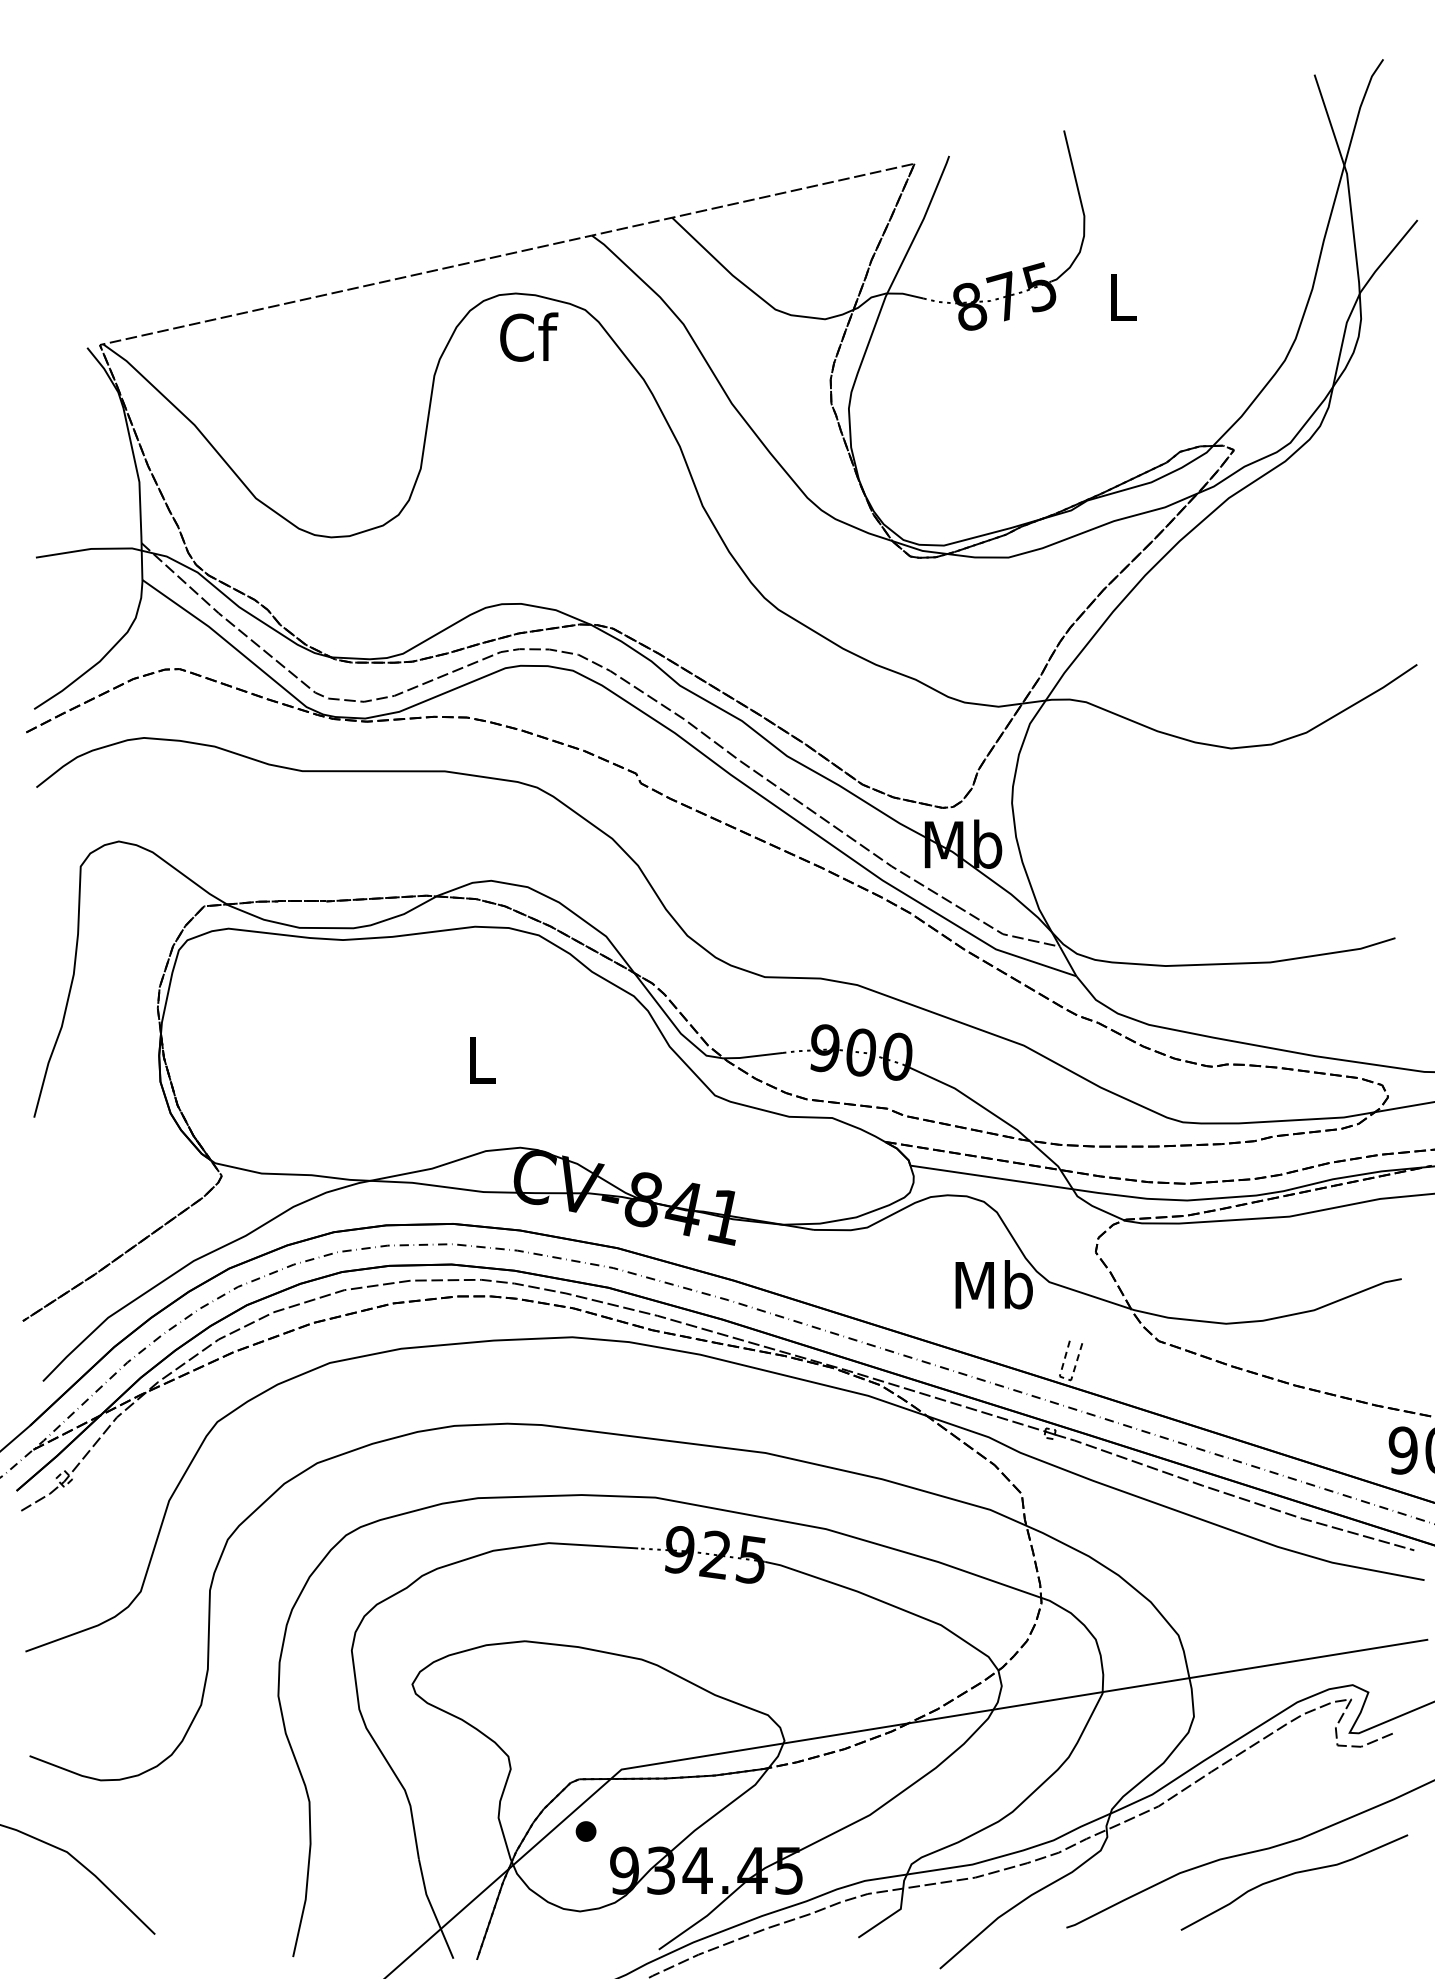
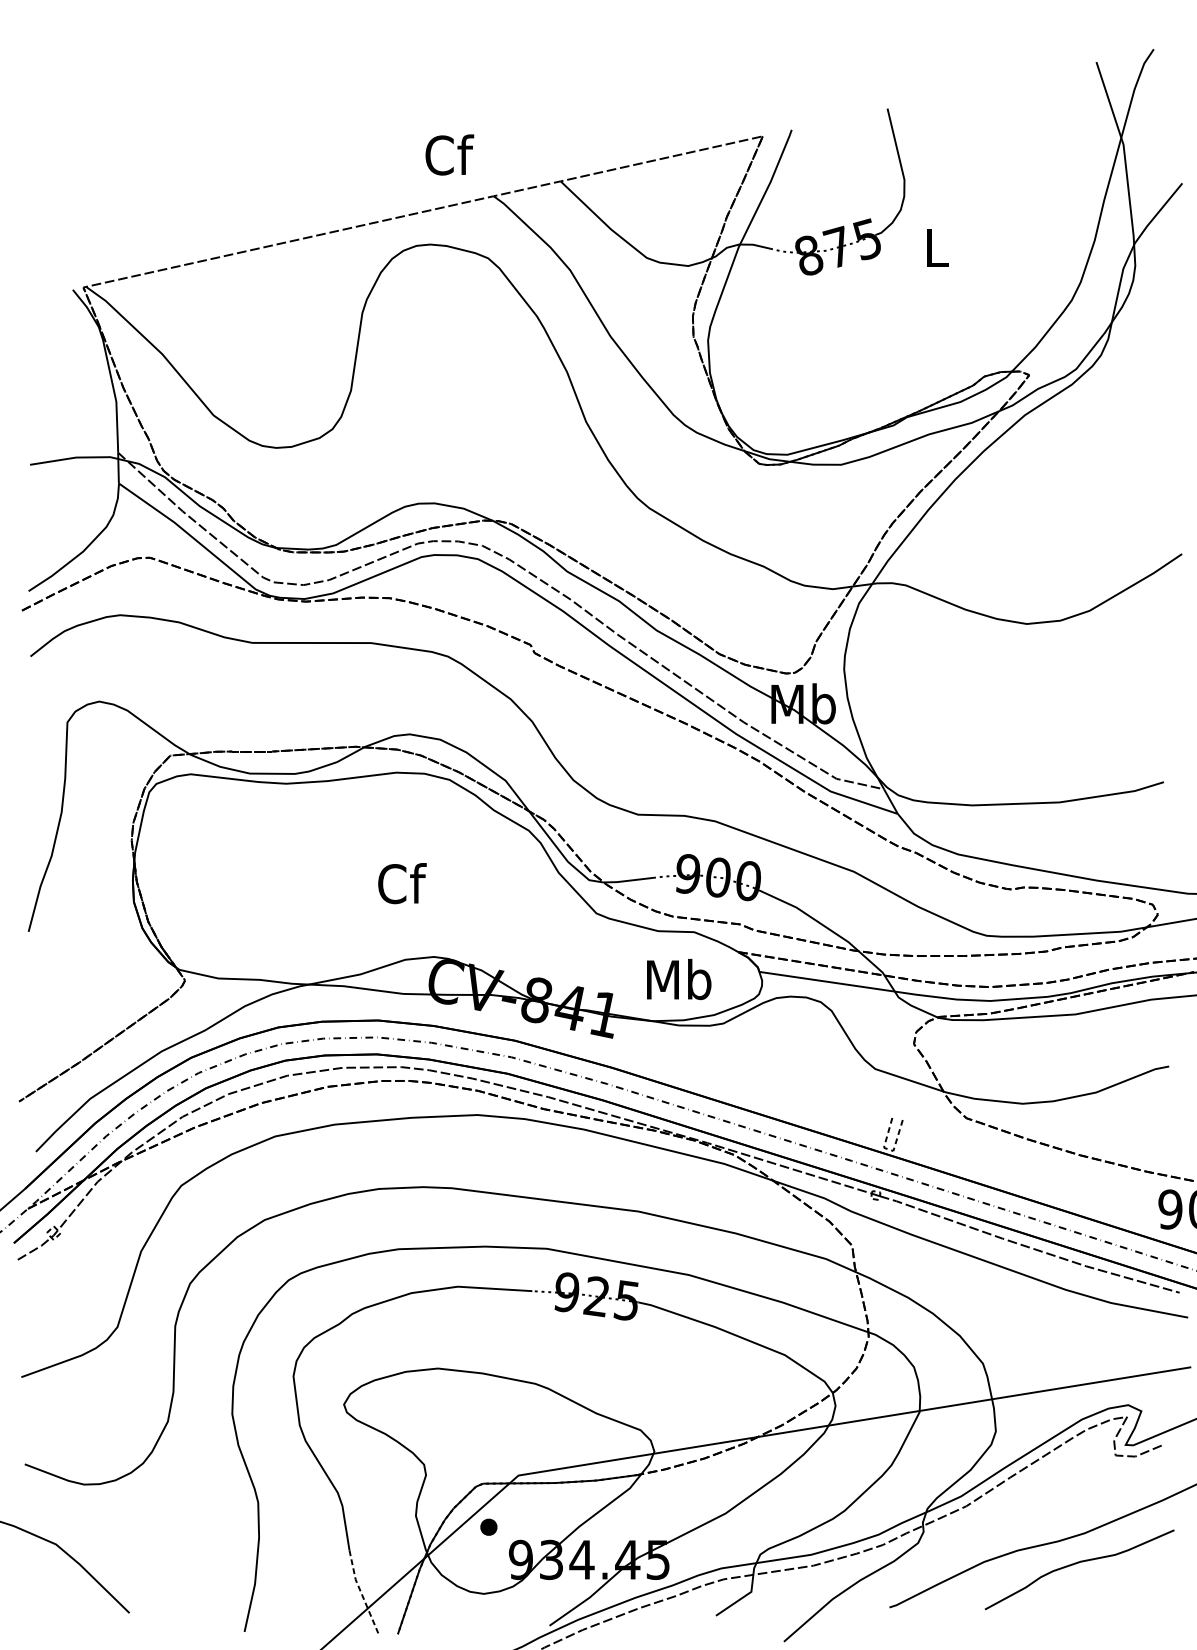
text: (529, 336) -> (450, 154), moved
text: (482, 1059) -> (402, 883), L -> Cf
text: (993, 1284) -> (678, 979), moved
line: (432, 1909) -> (360, 1592), solid -> dashed

